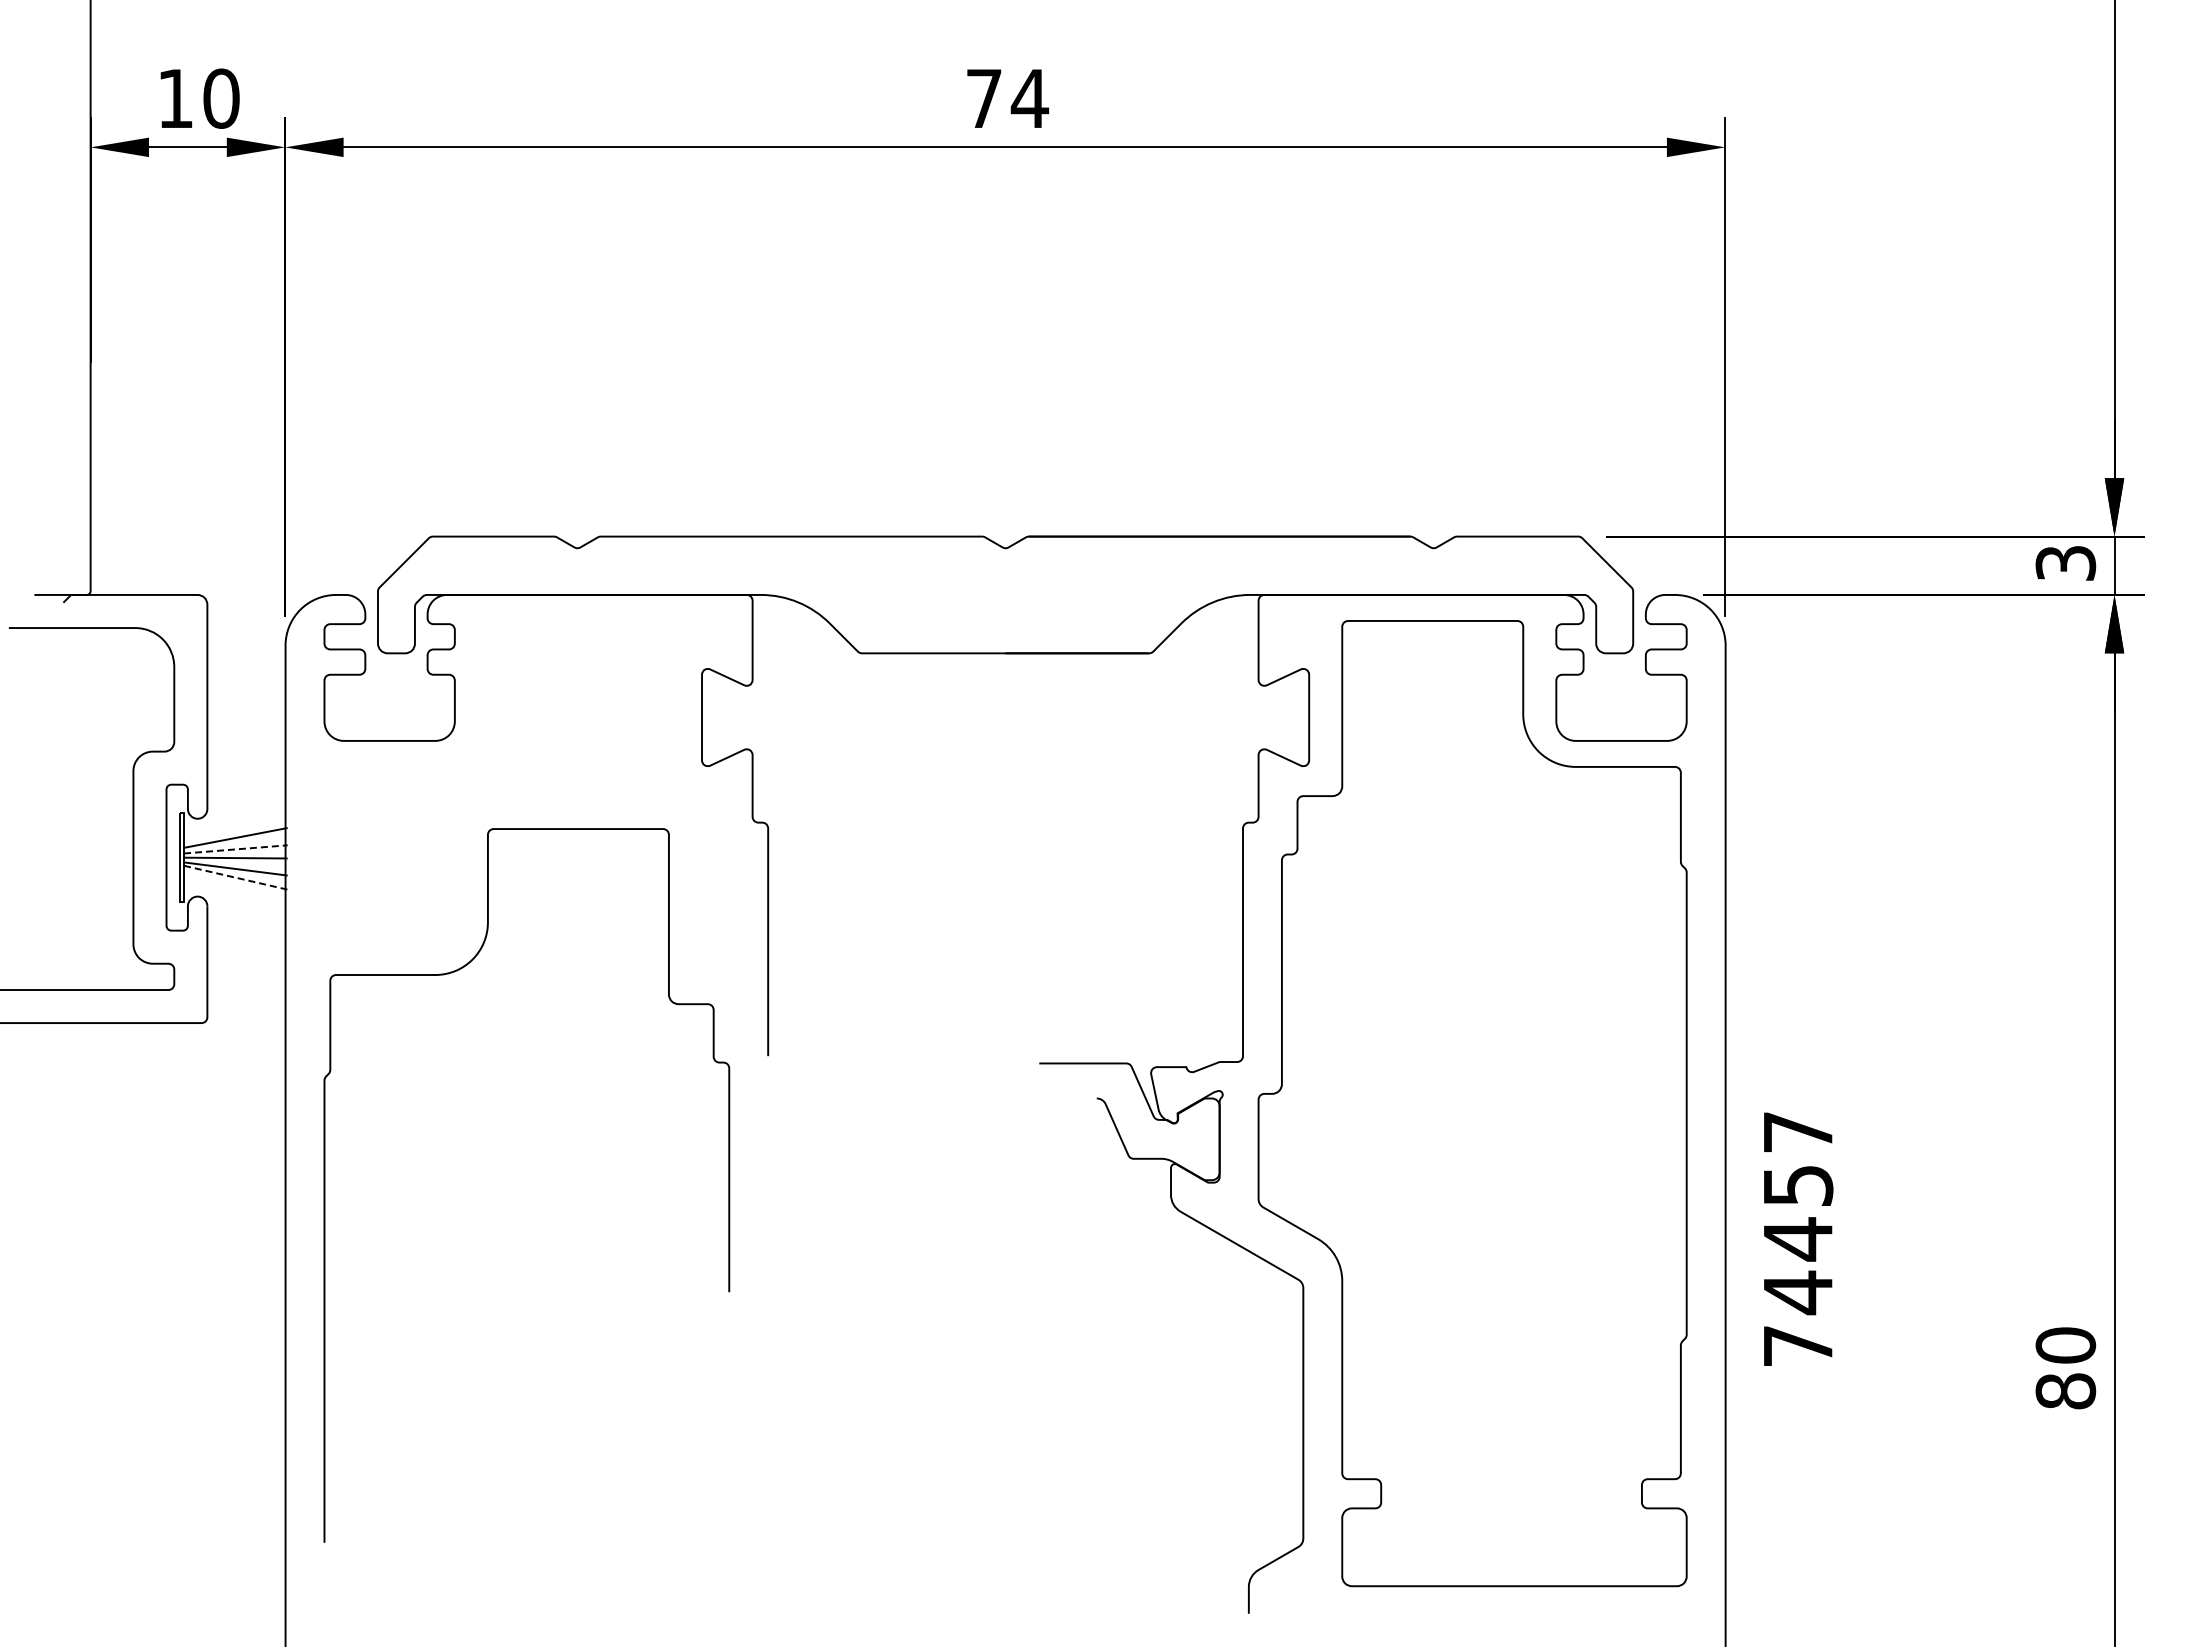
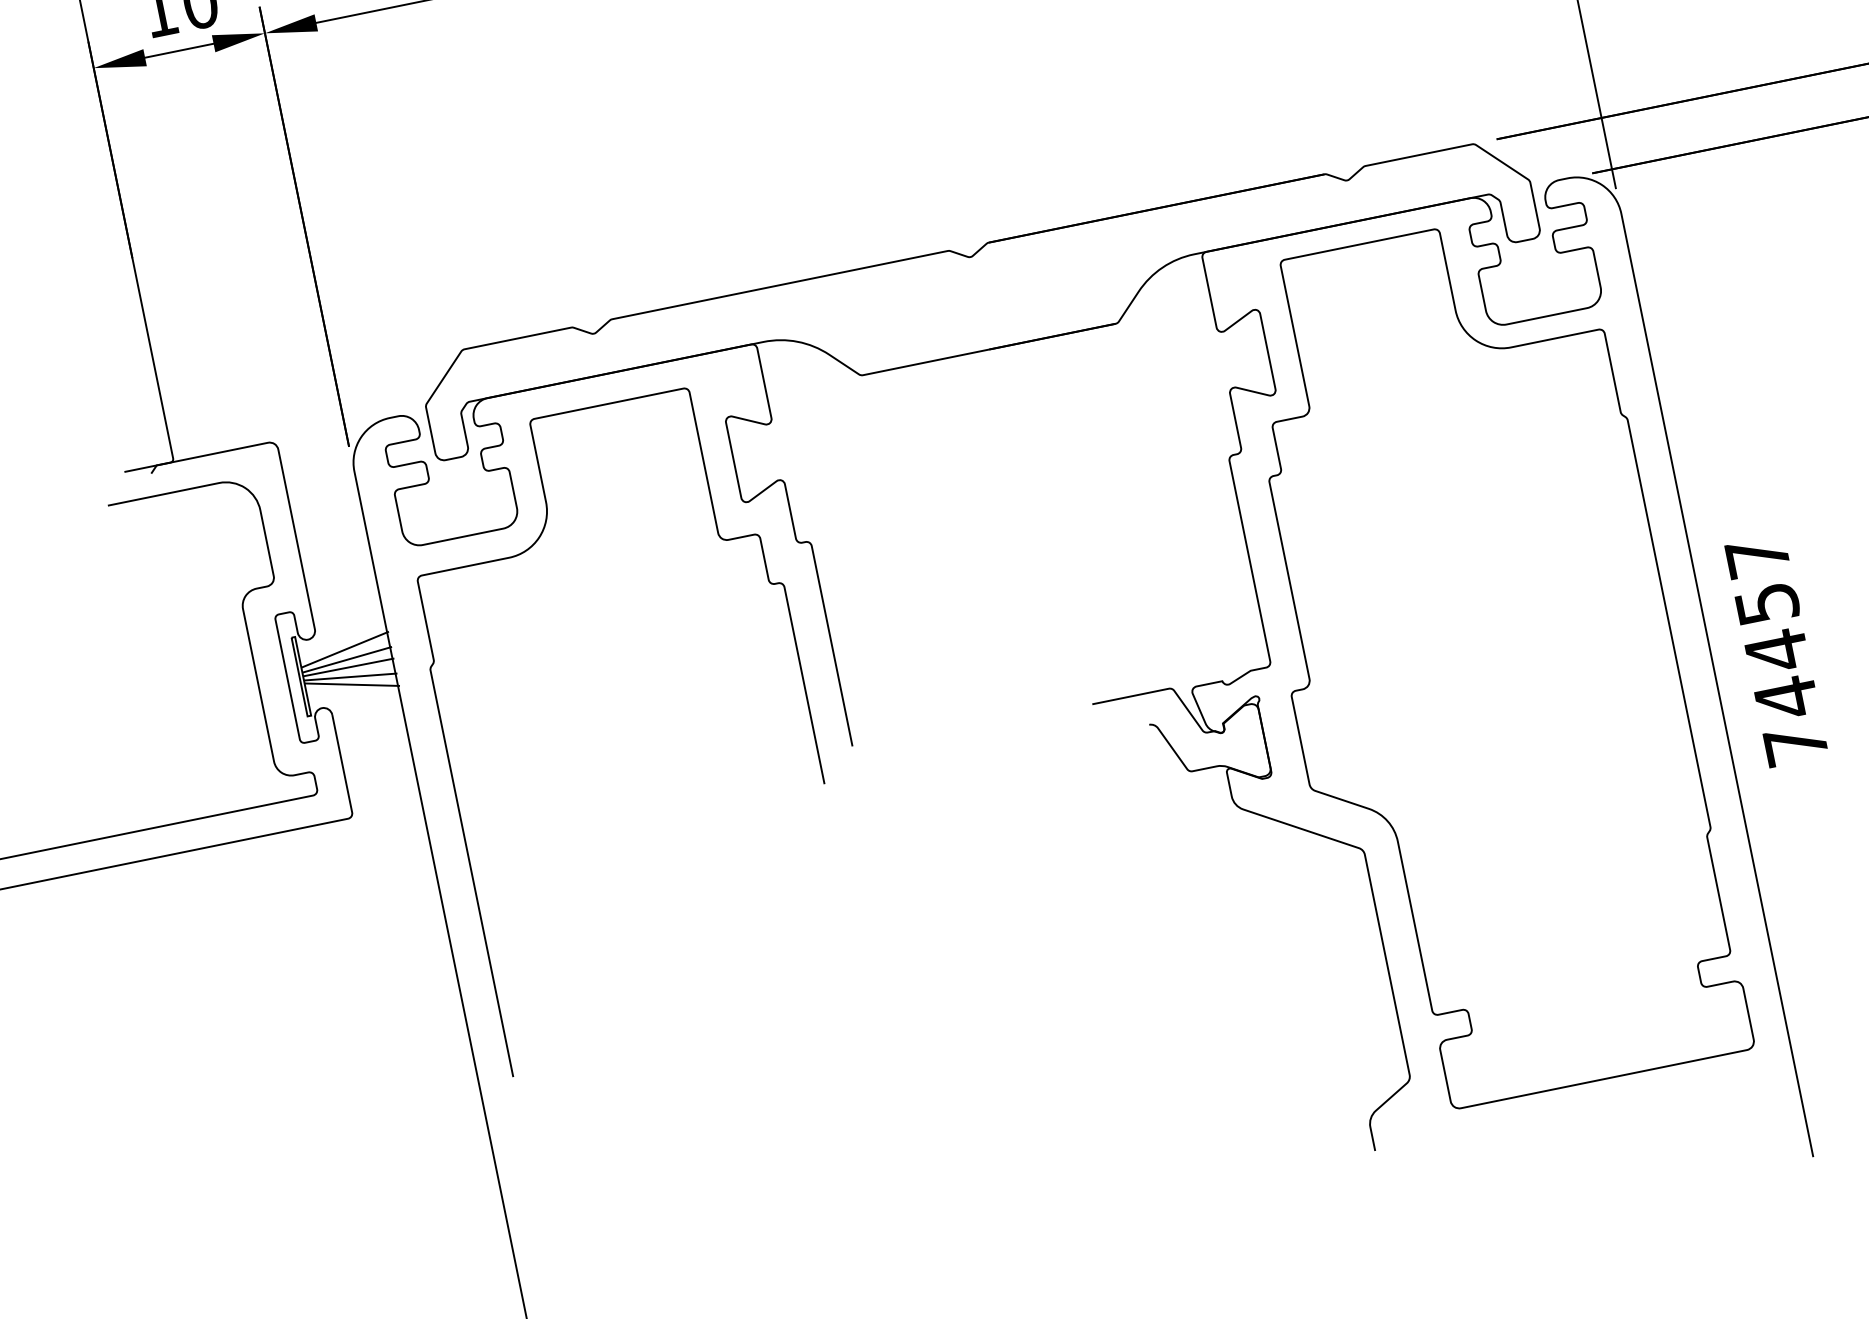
line: (235, 849) -> (346, 659), dashed -> solid
line: (236, 877) -> (352, 684), dashed -> solid
curve: (325, 1185) -> (450, 762), moved
text: (1798, 1238) -> (1776, 650), moved

